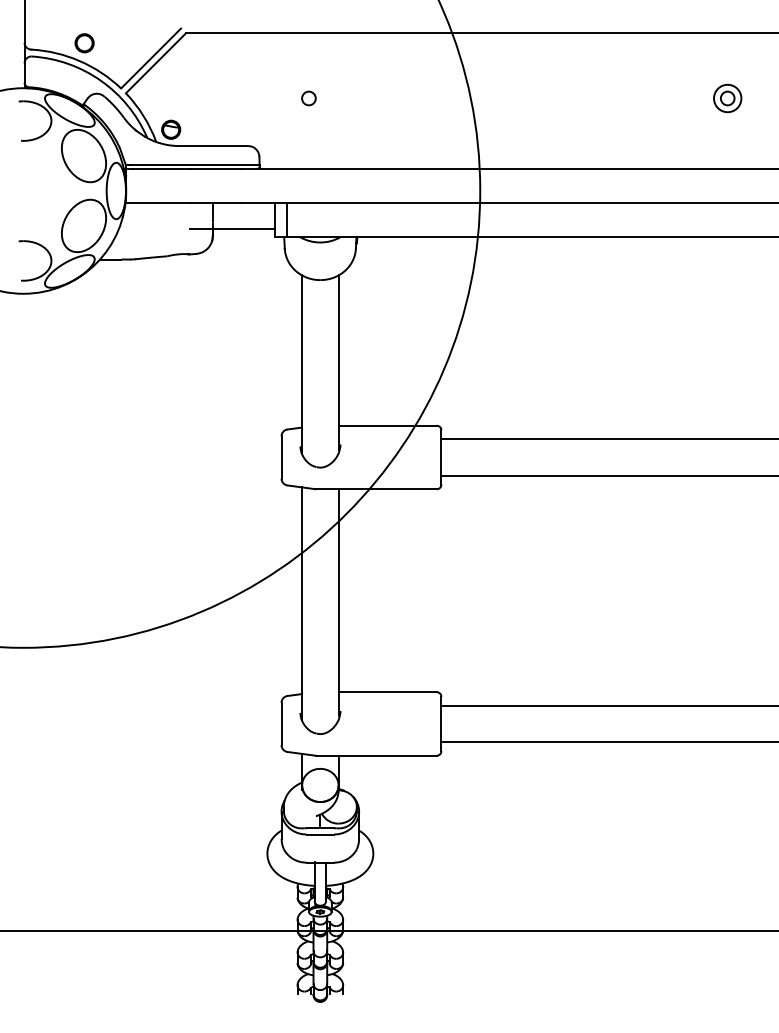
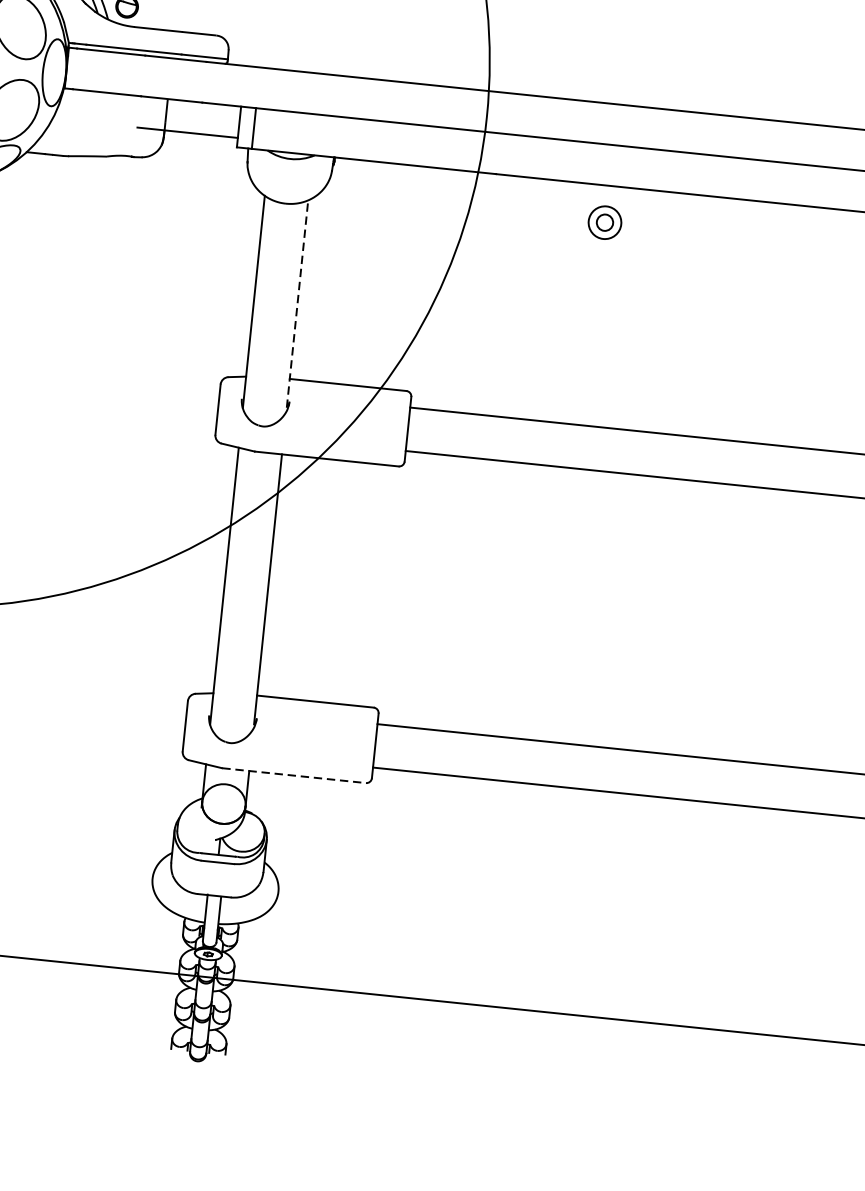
part: (727, 98) -> (604, 222), moved
line: (338, 362) -> (297, 303), solid -> dashed
line: (376, 755) -> (294, 775), solid -> dashed

